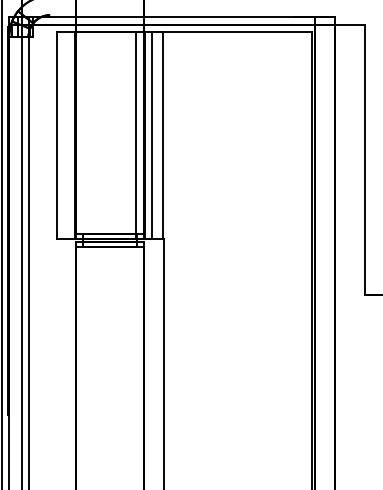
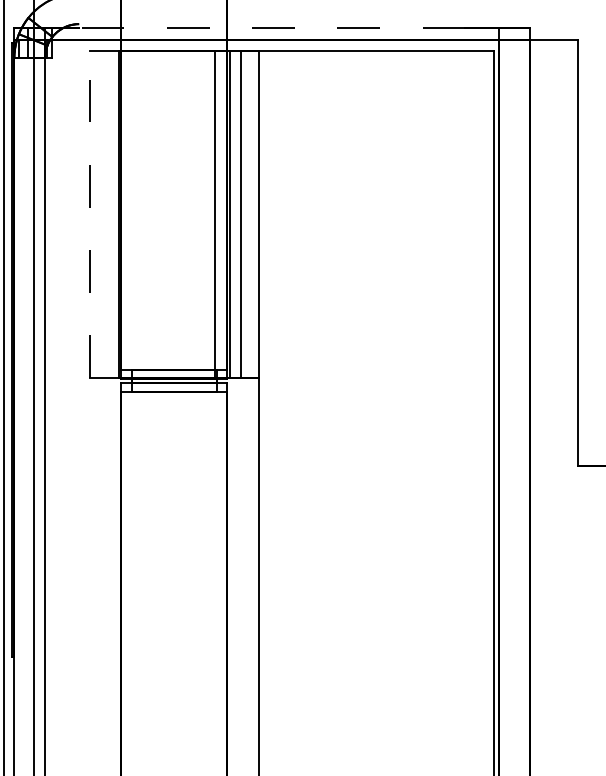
line: (172, 17) -> (272, 27), solid -> dashed
line: (56, 134) -> (89, 213), solid -> dashed

